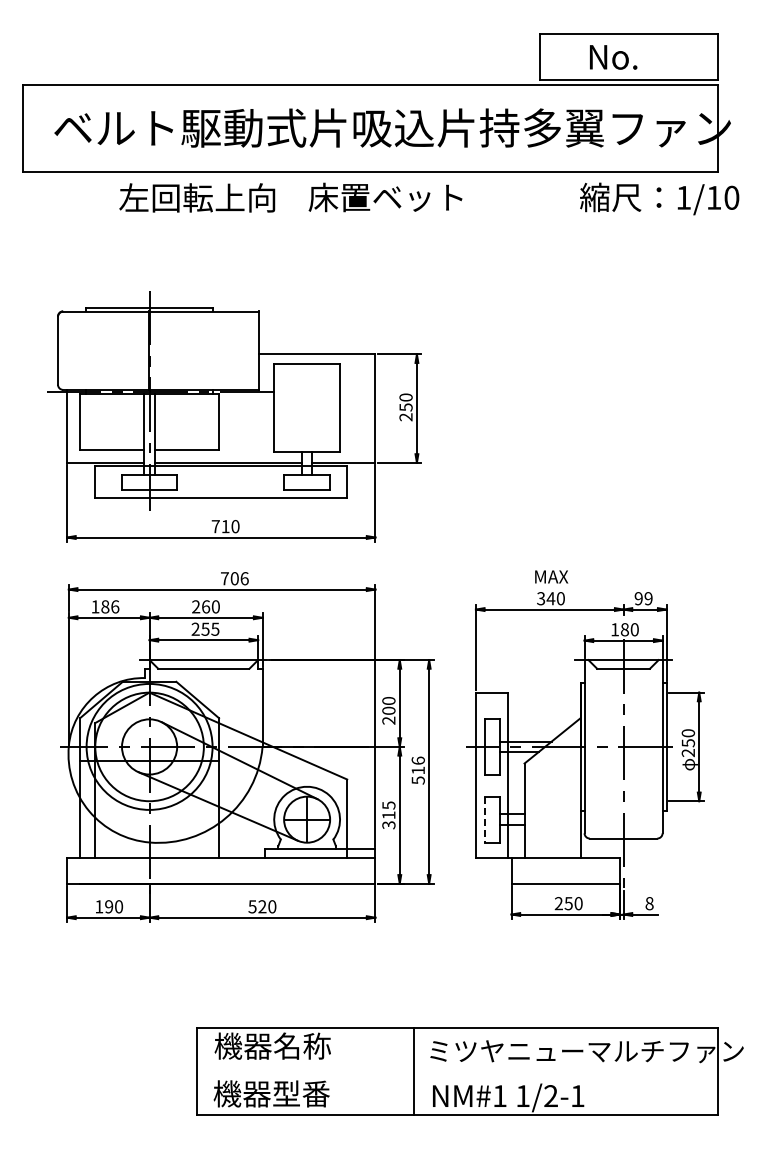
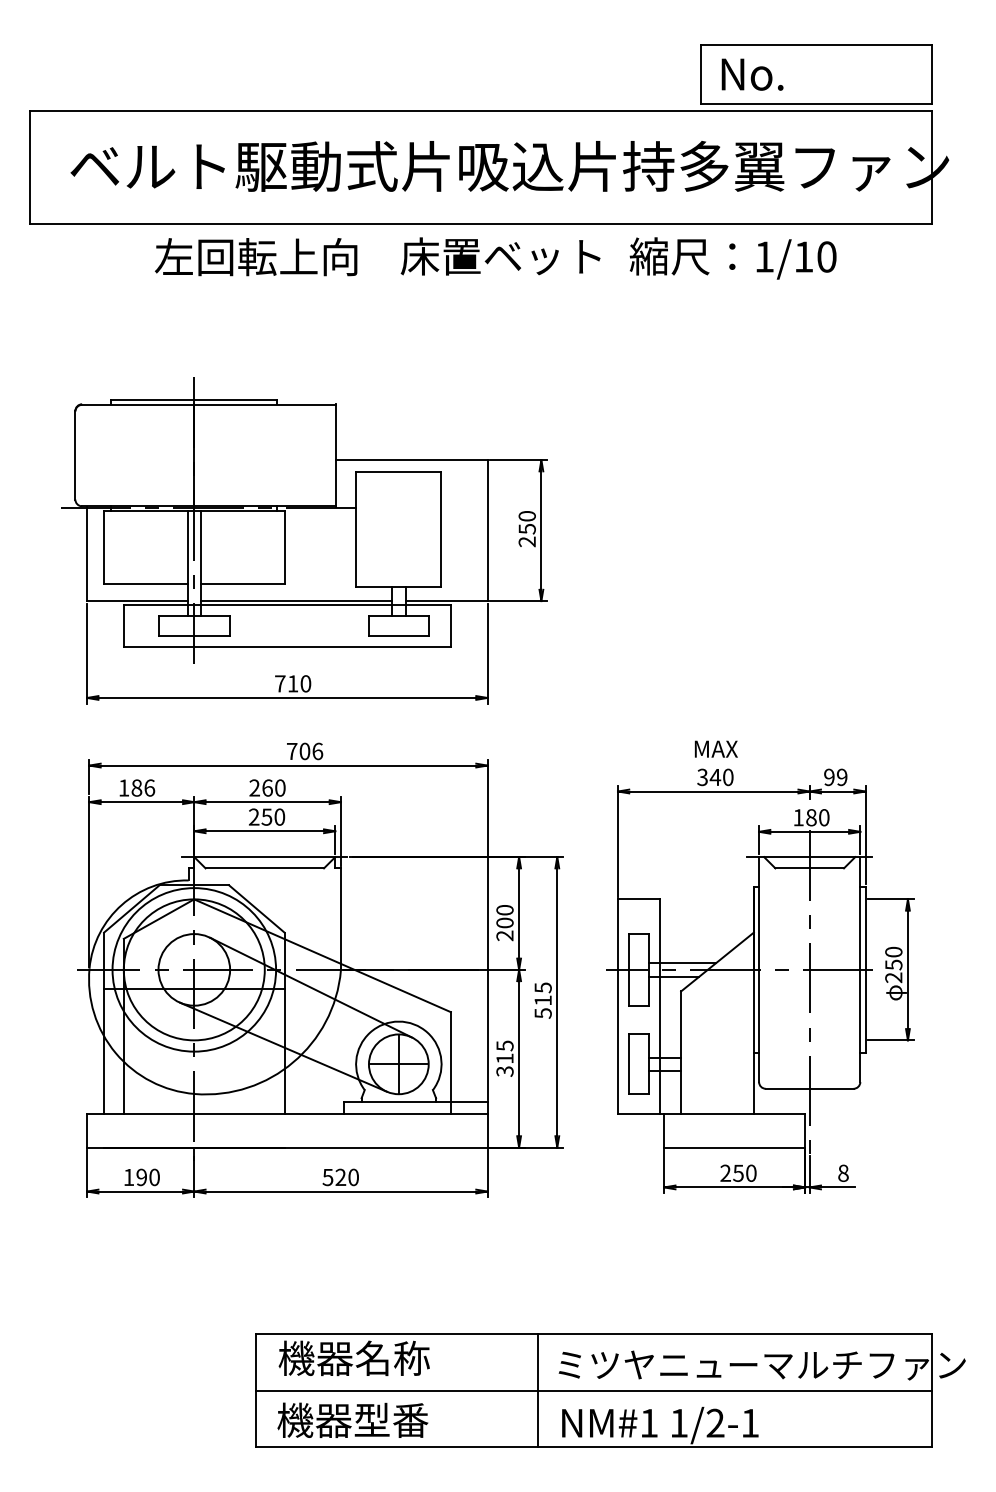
text: (613, 57) -> (752, 74), moved
text: (659, 198) -> (732, 257), moved
text: (215, 628) -> (279, 816), 255 -> 250
text: (417, 760) -> (542, 987), 516 -> 515
line: (484, 820) -> (629, 1065), dashed -> solid
line: (457, 1071) -> (594, 1391), added

